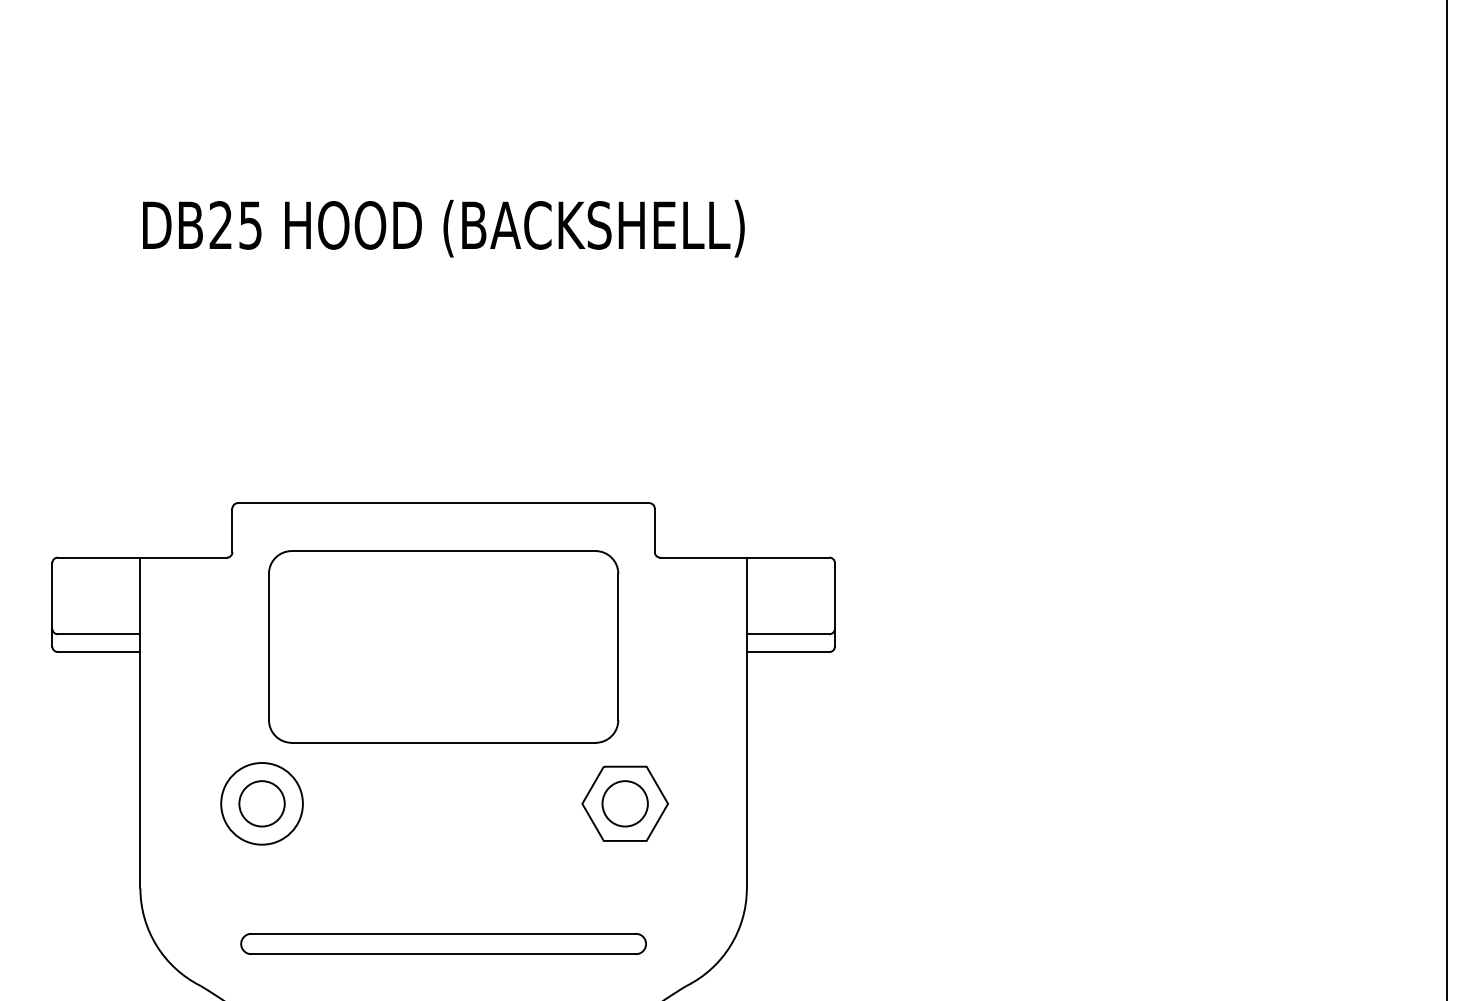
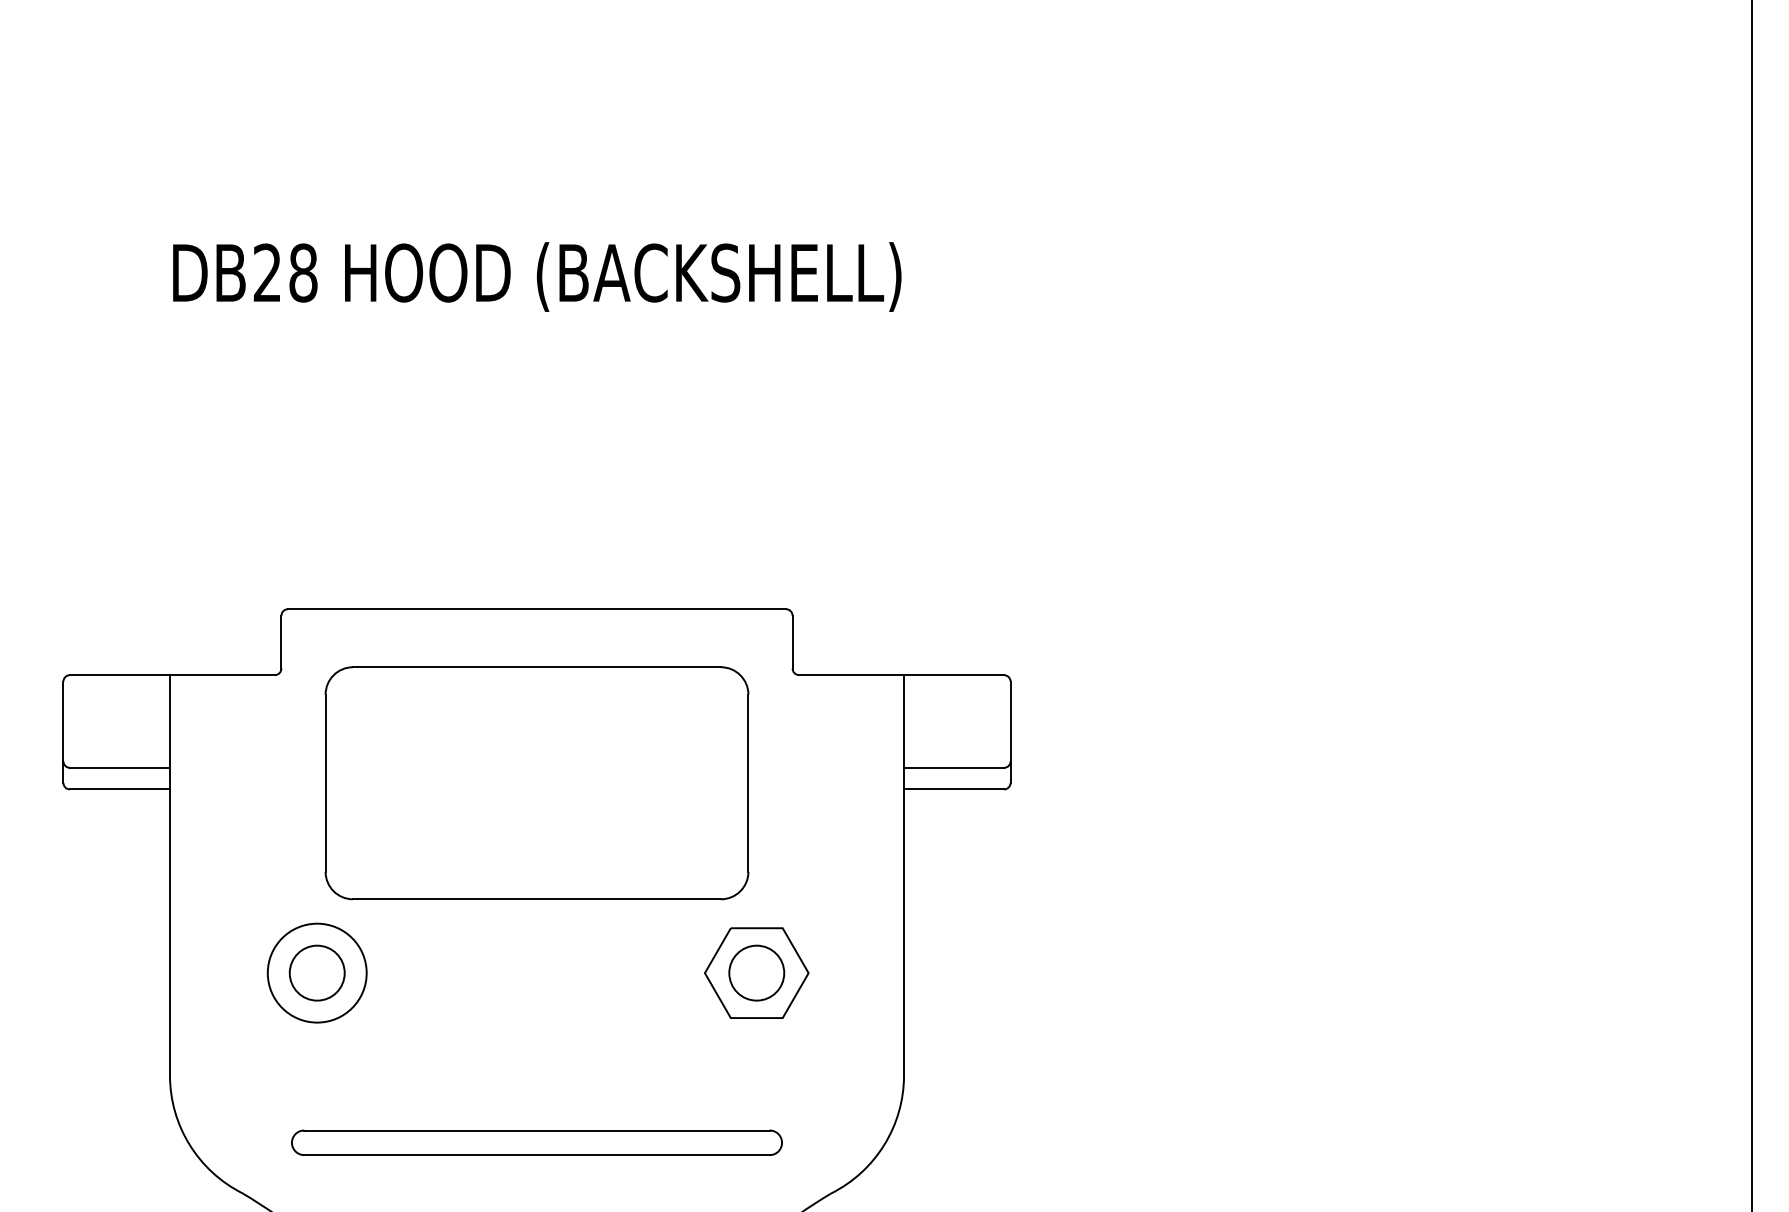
text: (250, 224) -> (303, 272), DB25 -> DB28

